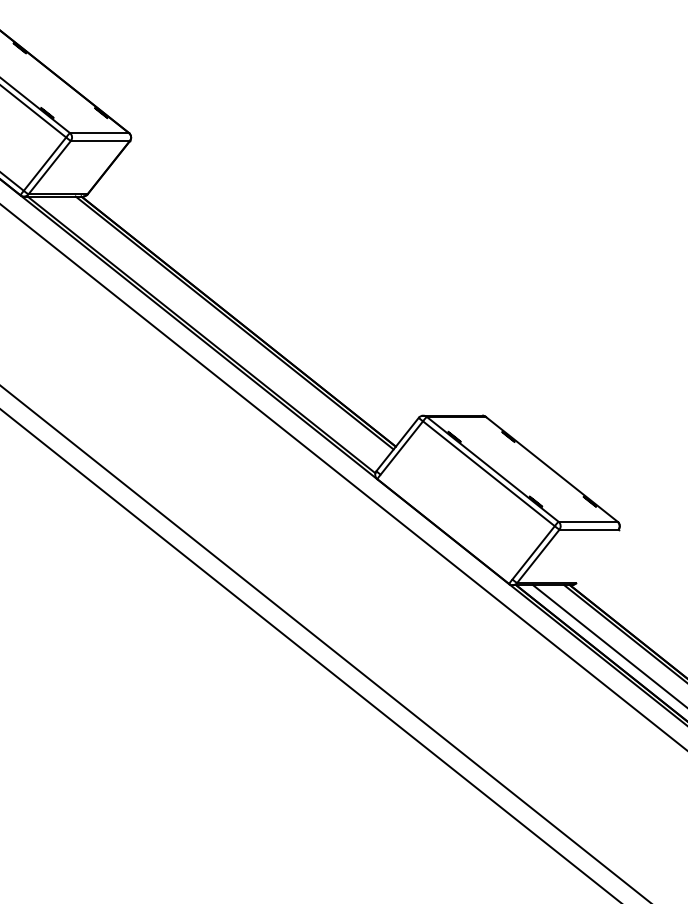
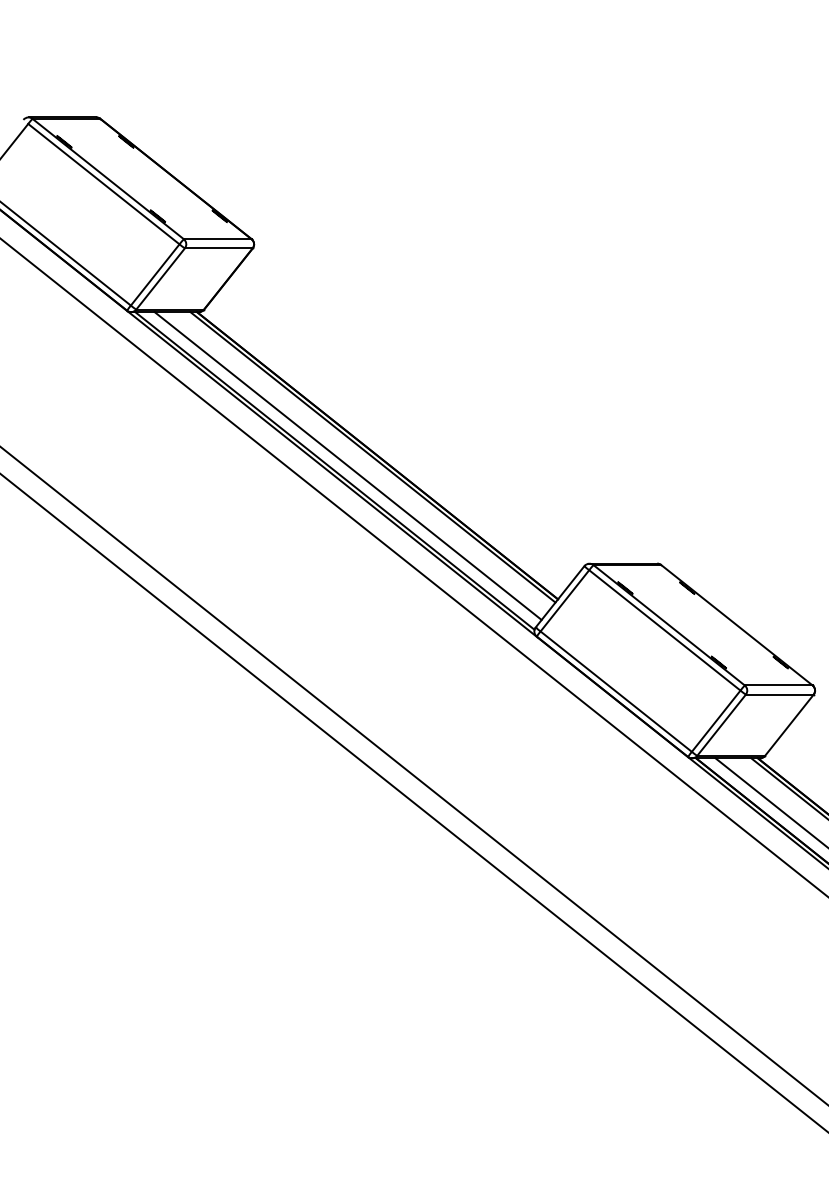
line: (212, 330) -> (347, 465), added
line: (445, 526) -> (615, 691), added
line: (597, 555) -> (789, 724), added

